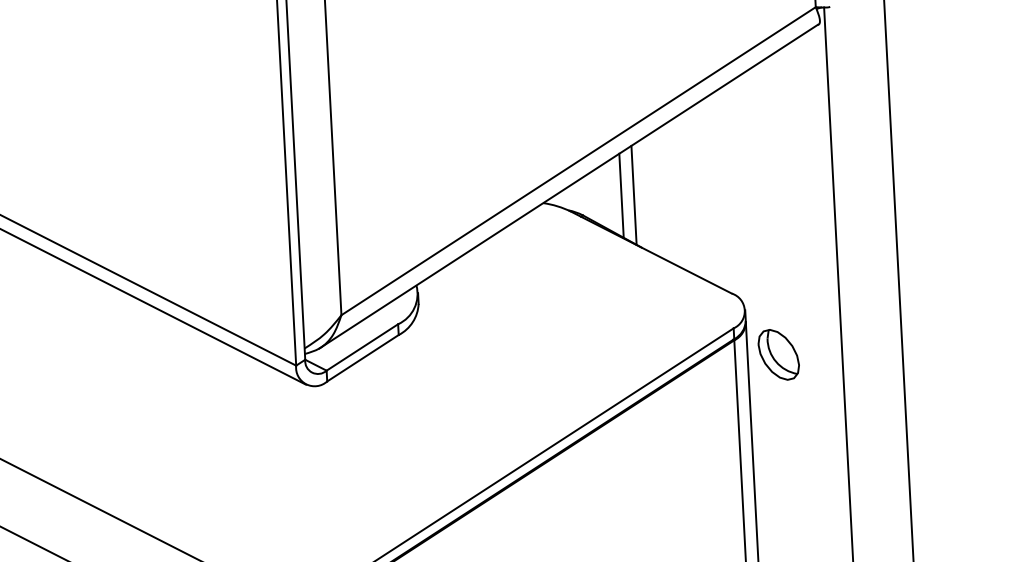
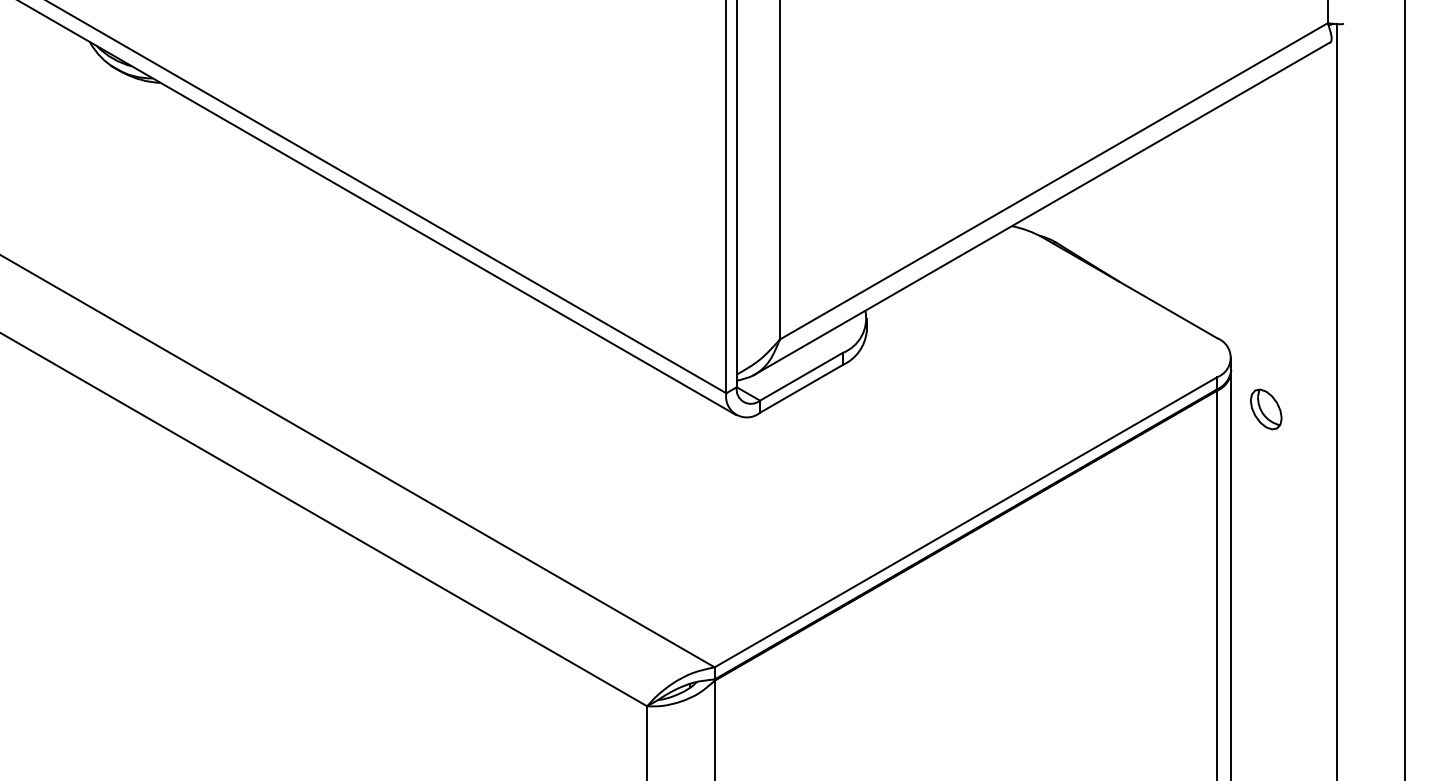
line: (621, 195) -> (1099, 222), removed
line: (633, 195) -> (1113, 222), removed
part: (779, 354) -> (1266, 409), size x0.7

